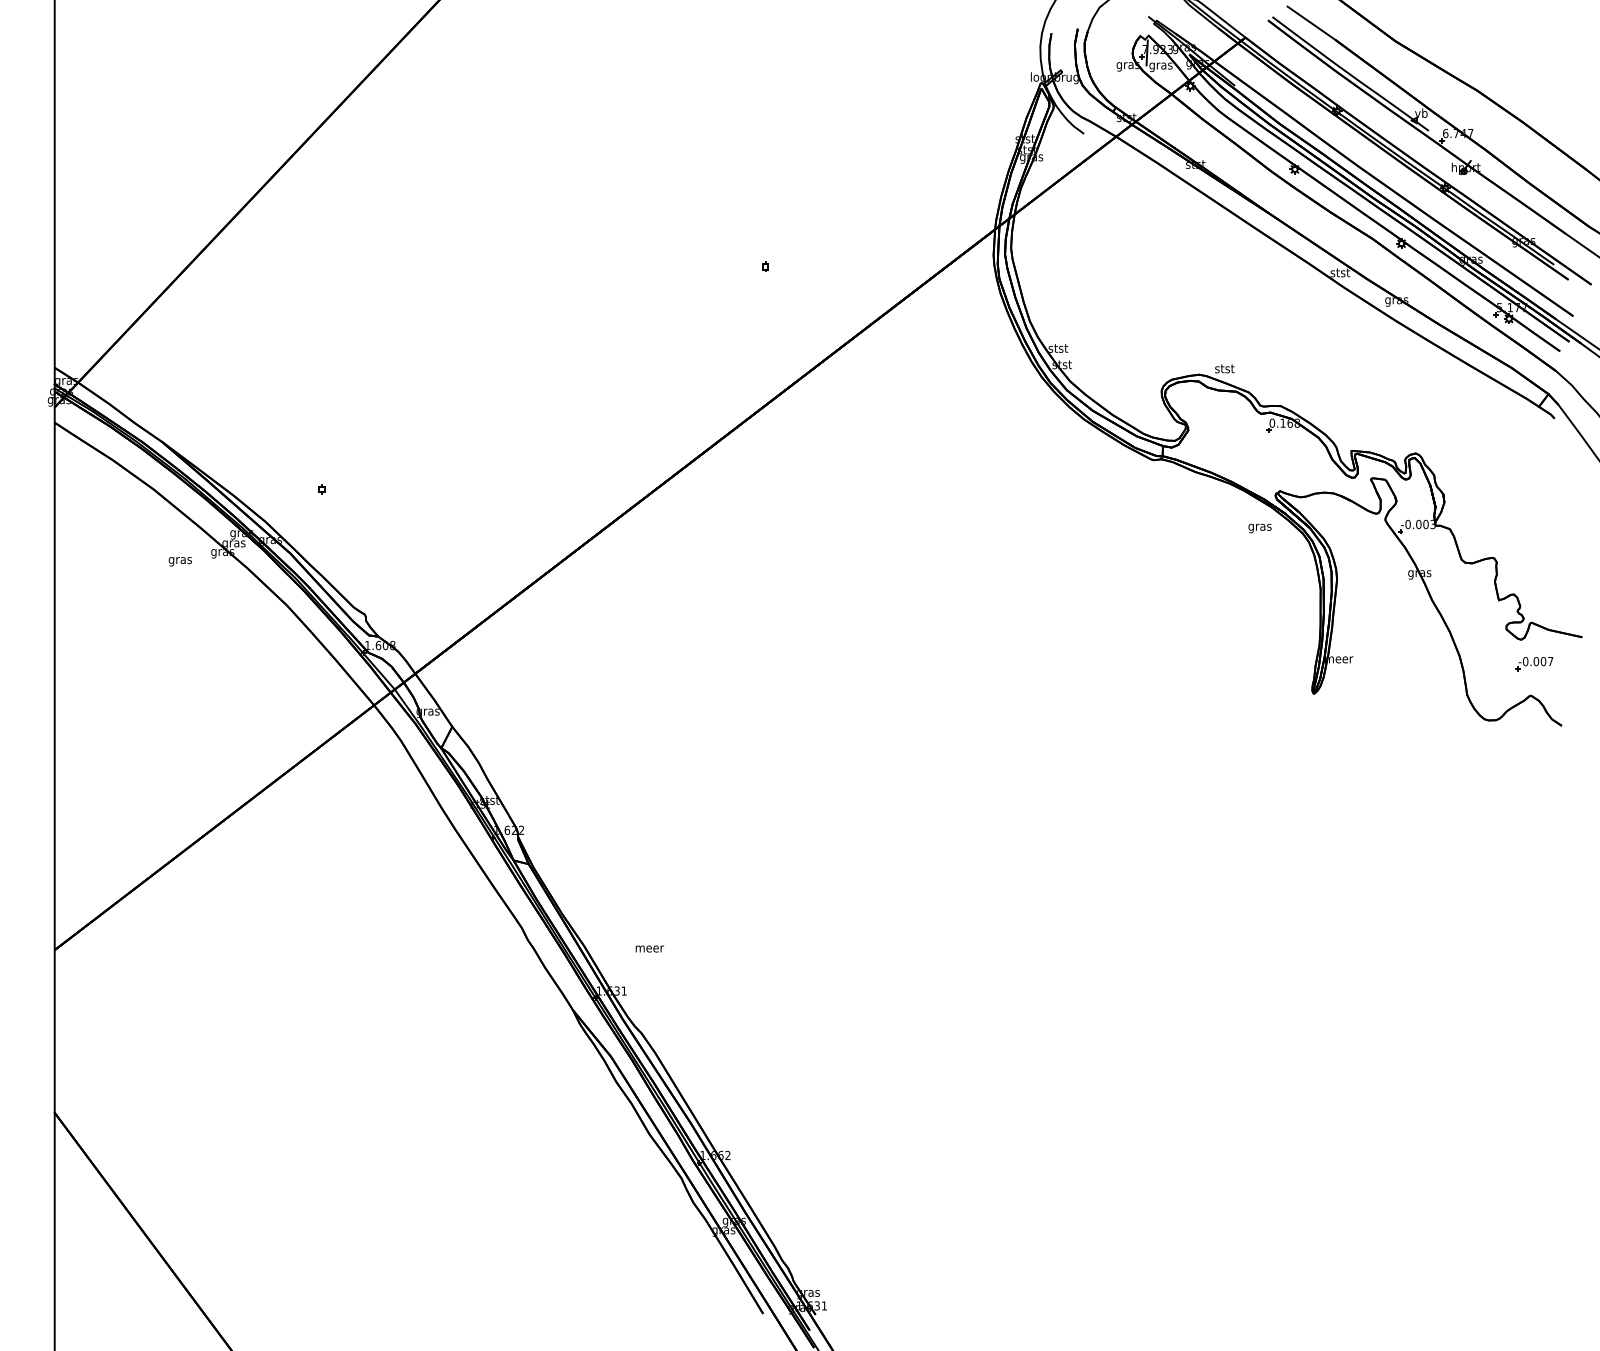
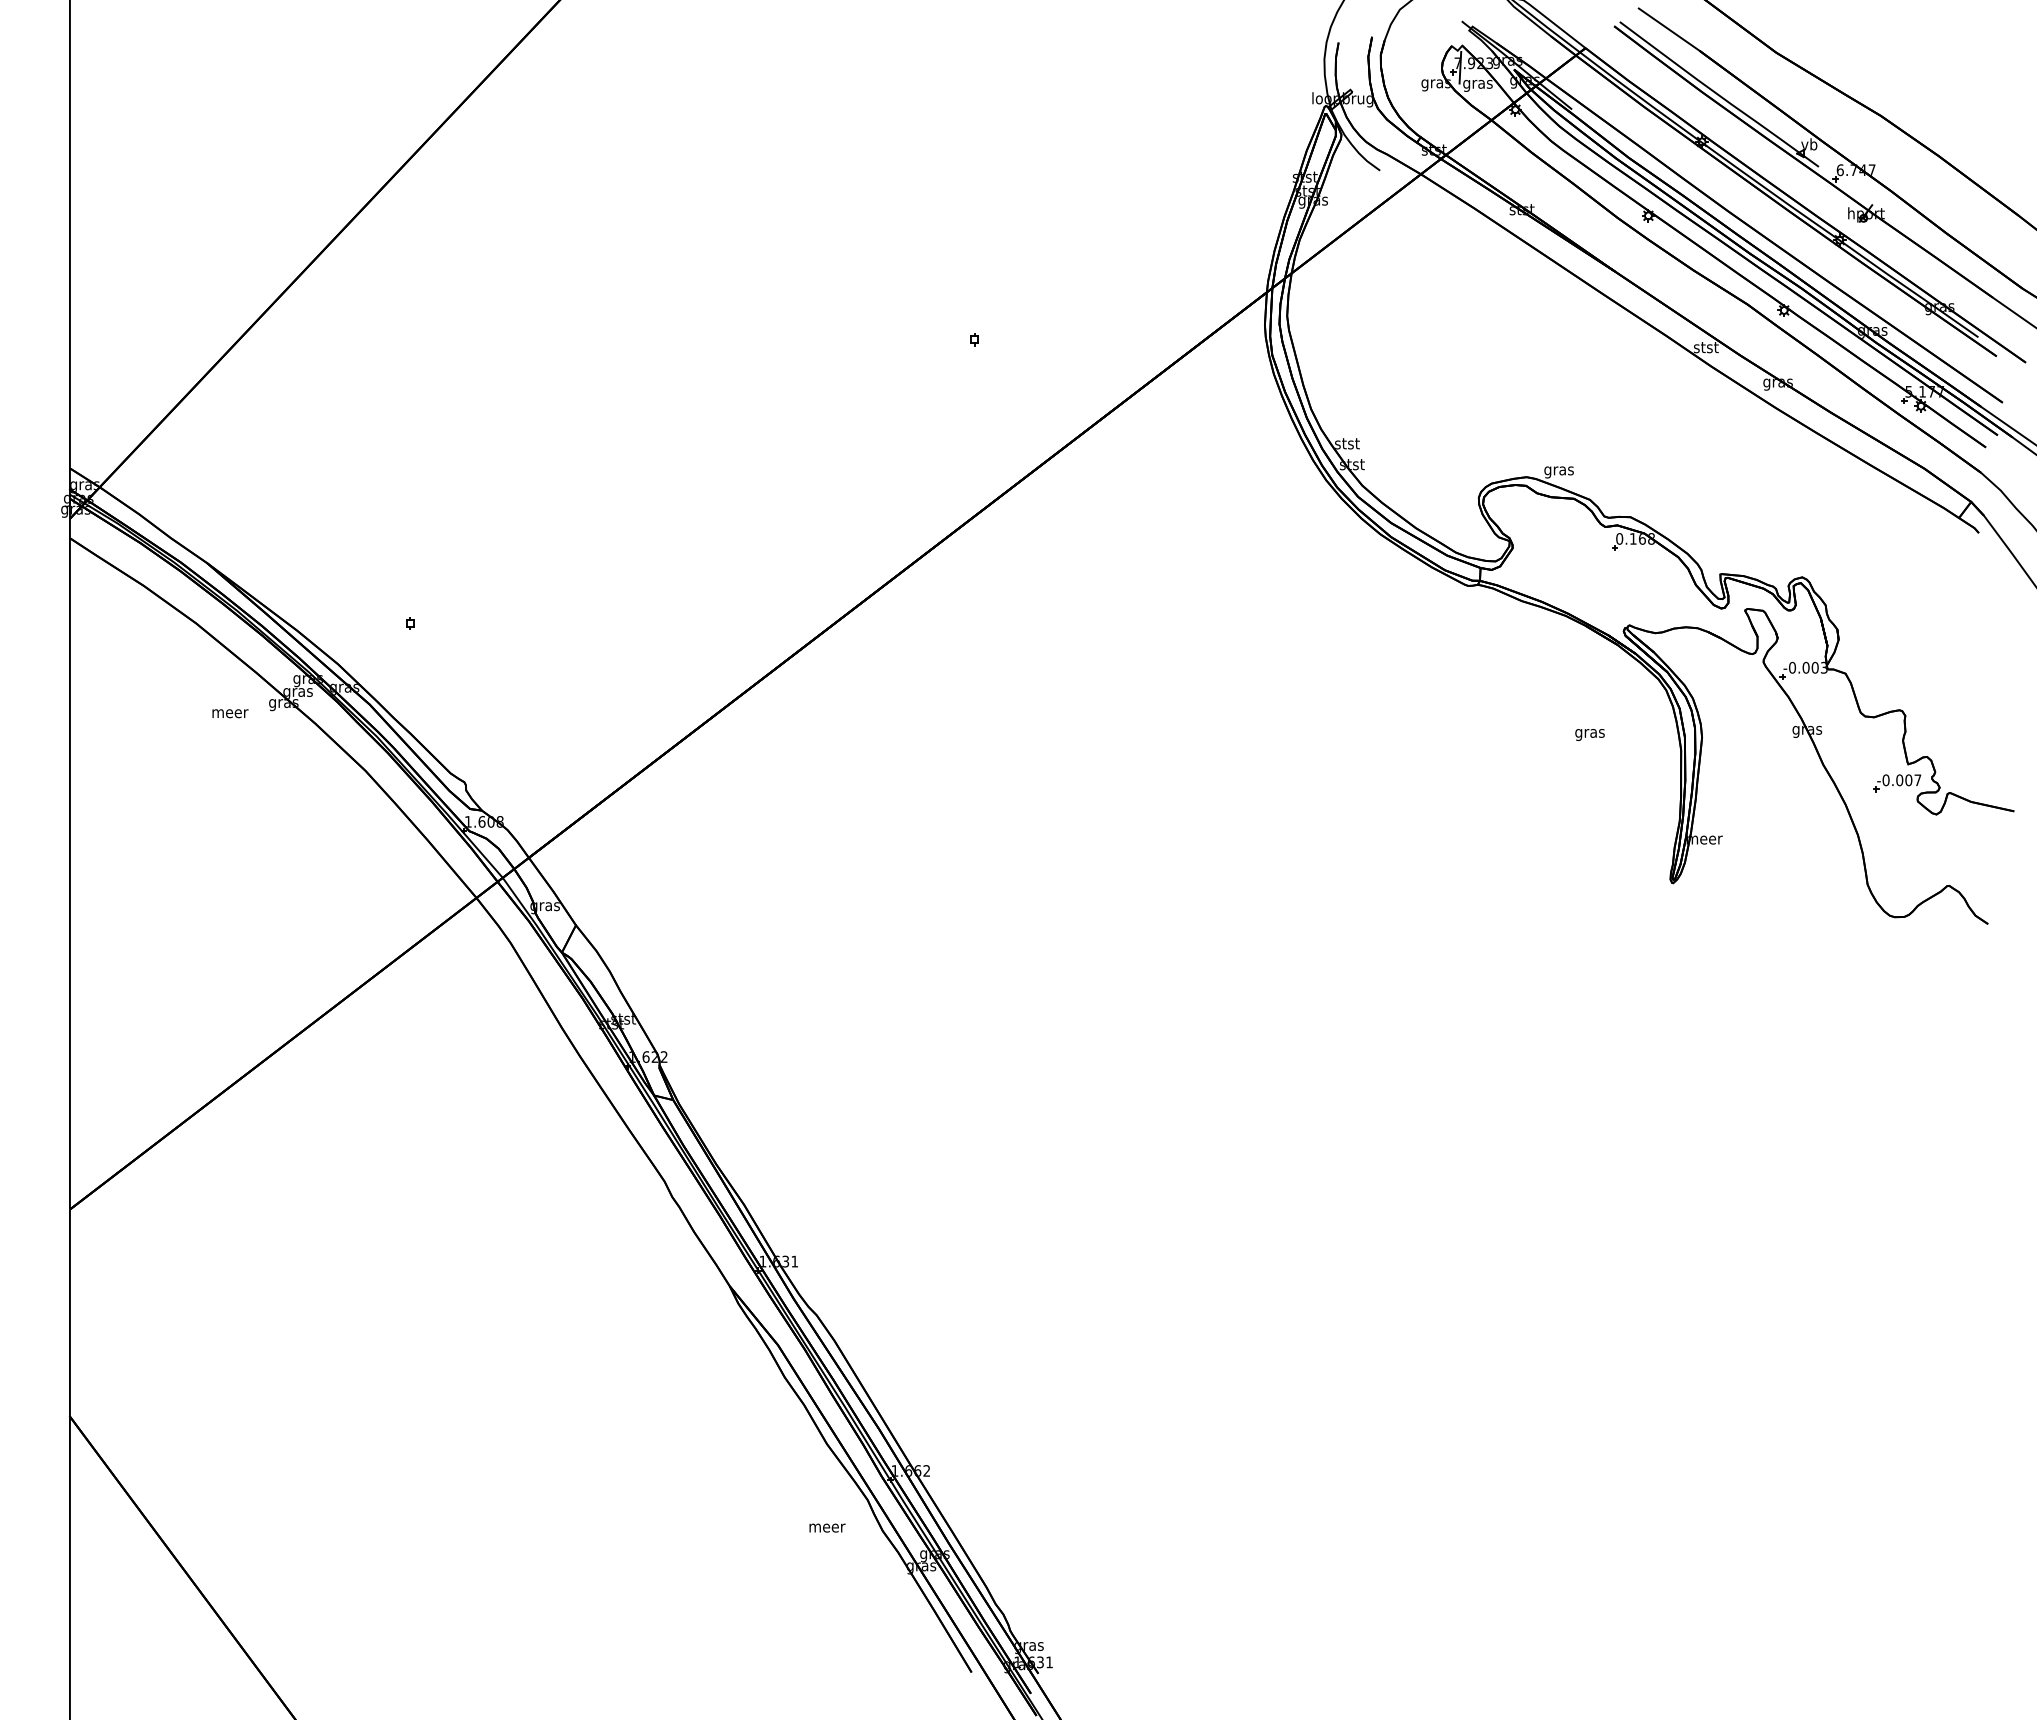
text: (1224, 370) -> (1558, 471), stst -> gras
text: (1259, 528) -> (1589, 734), moved
text: (180, 561) -> (230, 715), gras -> meer
part: (1534, 664) -> (1897, 783), moved
text: (649, 948) -> (827, 1527), moved

